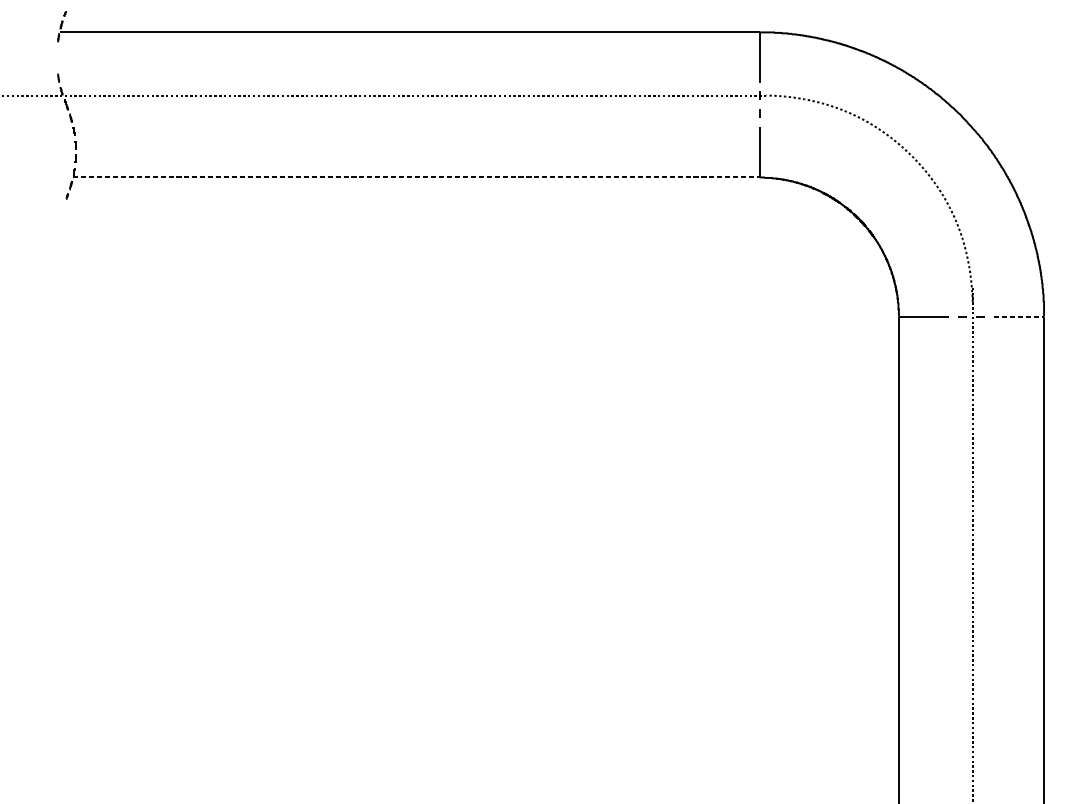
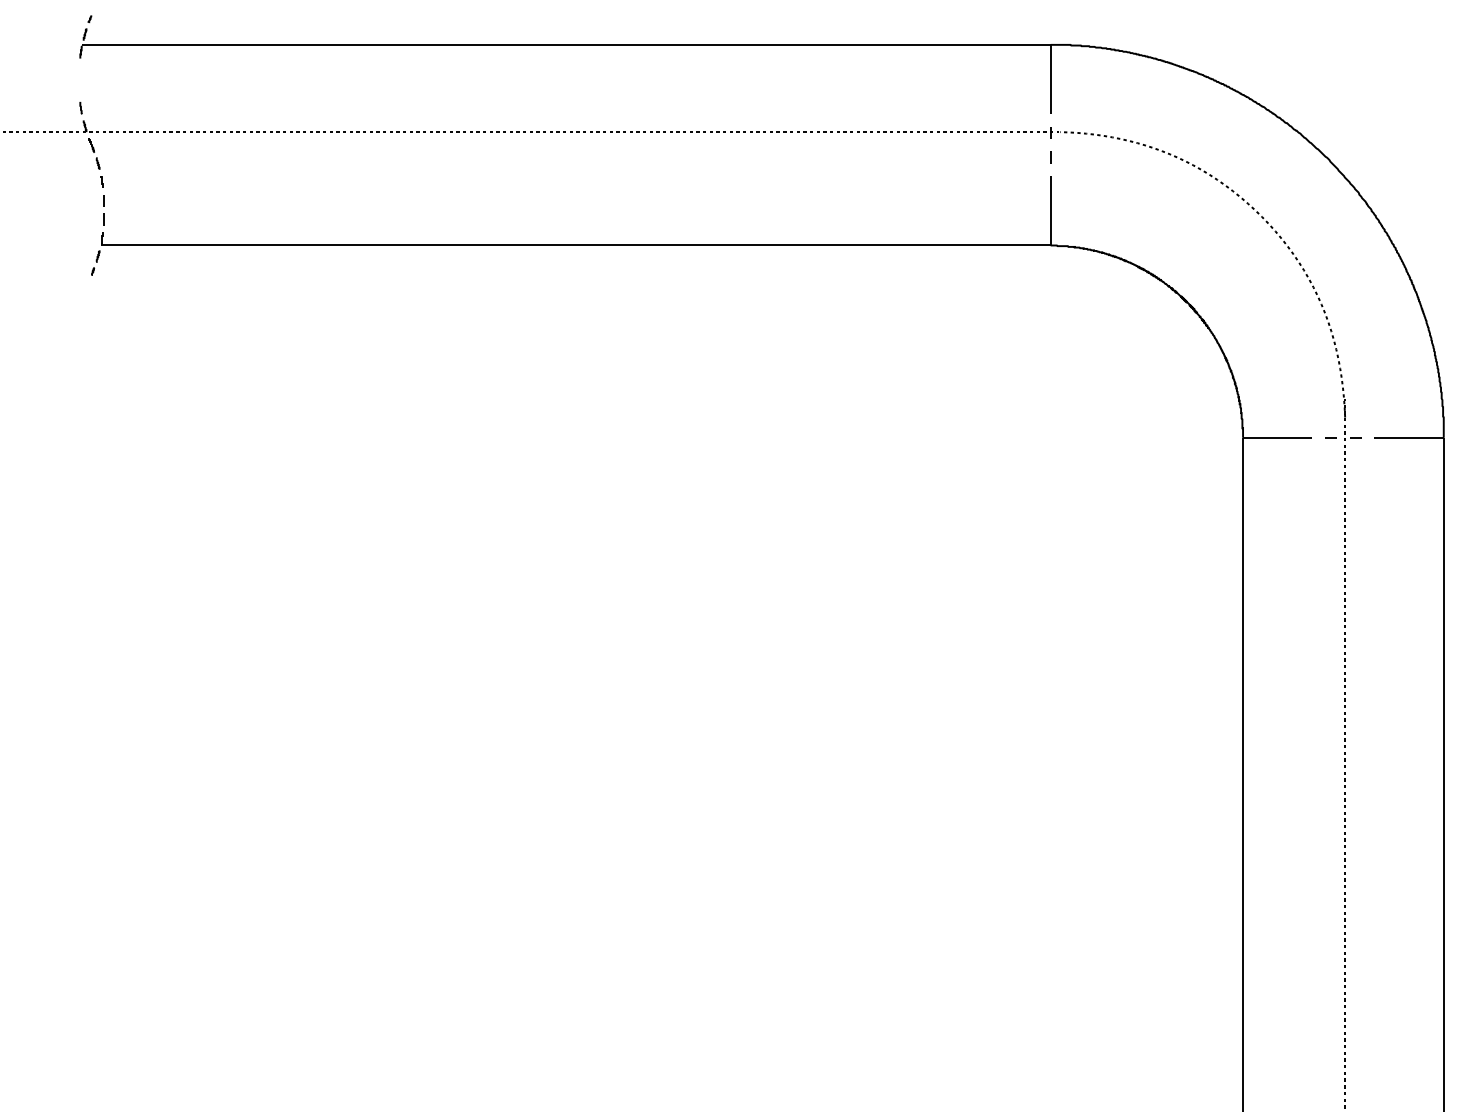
line: (416, 177) -> (575, 245), dashed -> solid
line: (1019, 316) -> (1409, 437), dashed -> solid

